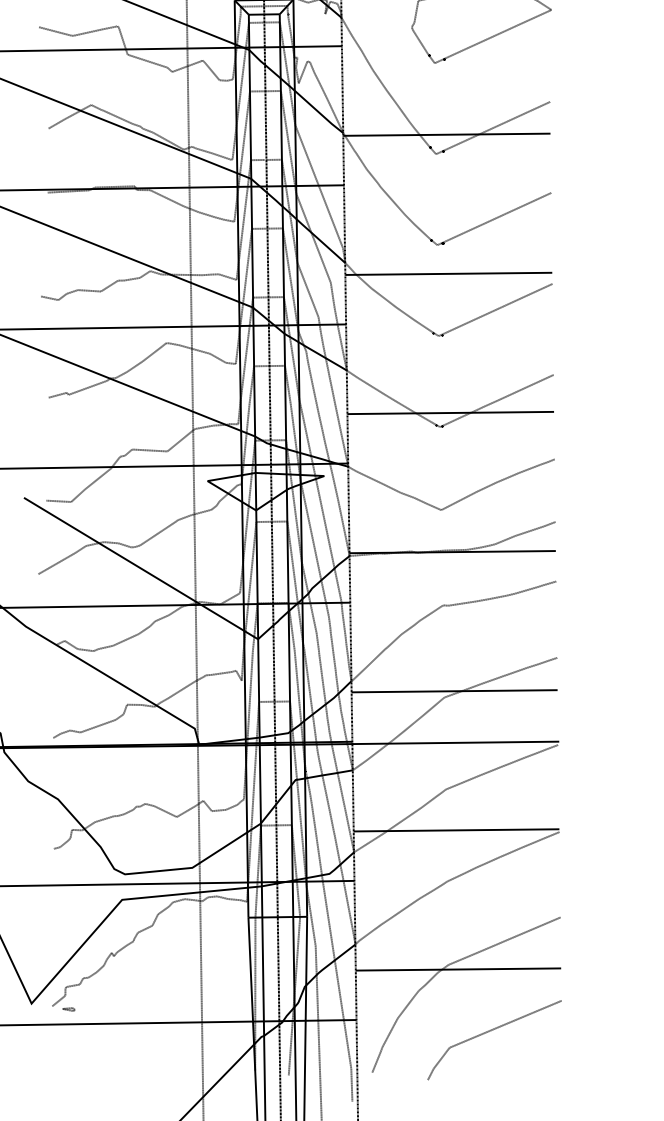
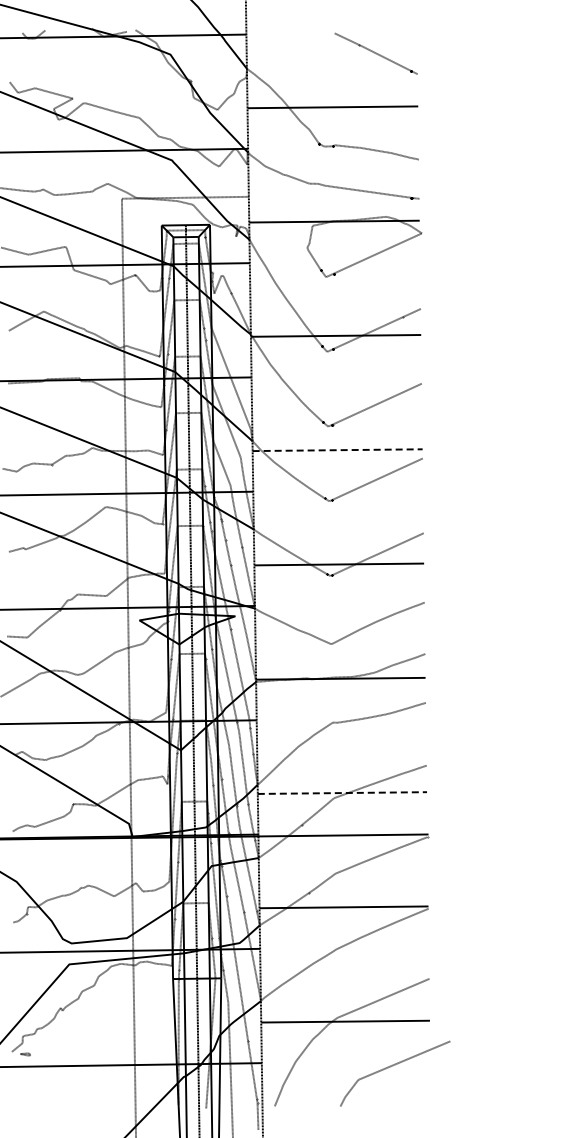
line: (448, 274) -> (337, 450), solid -> dashed
line: (454, 691) -> (342, 793), solid -> dashed
curve: (492, 1031) -> (393, 1066), moved

